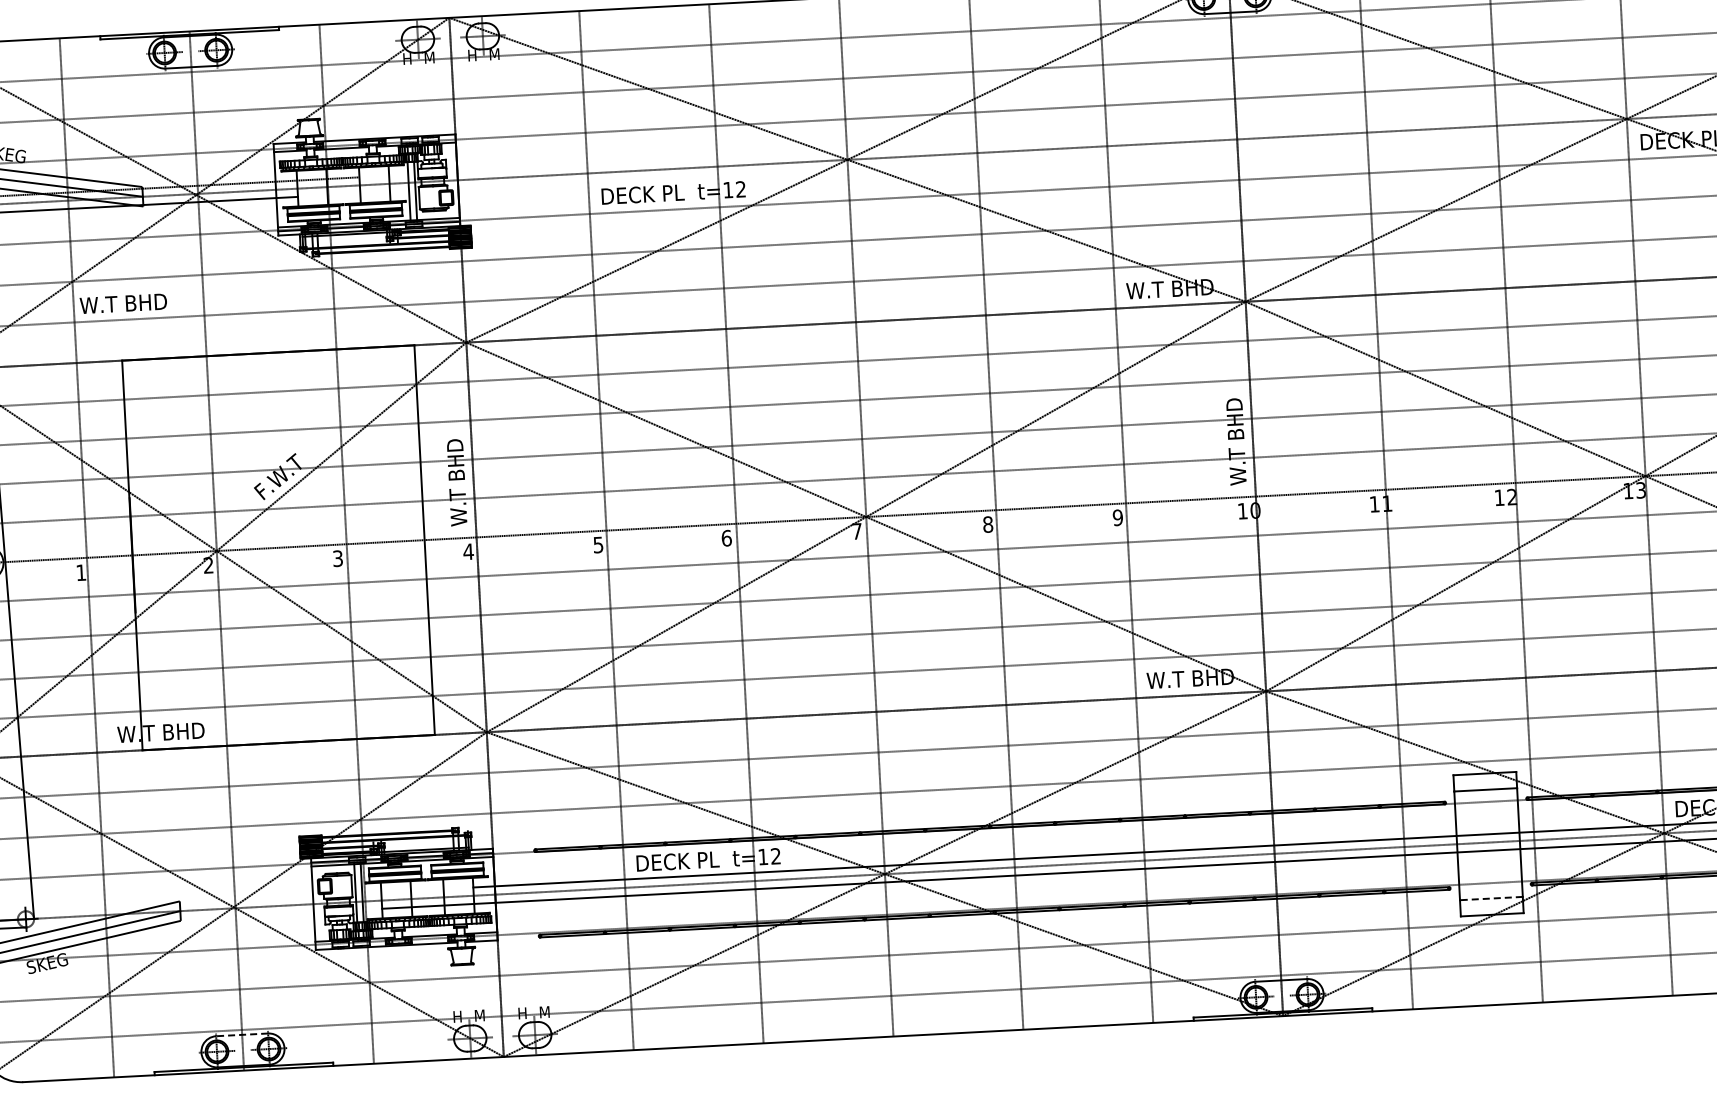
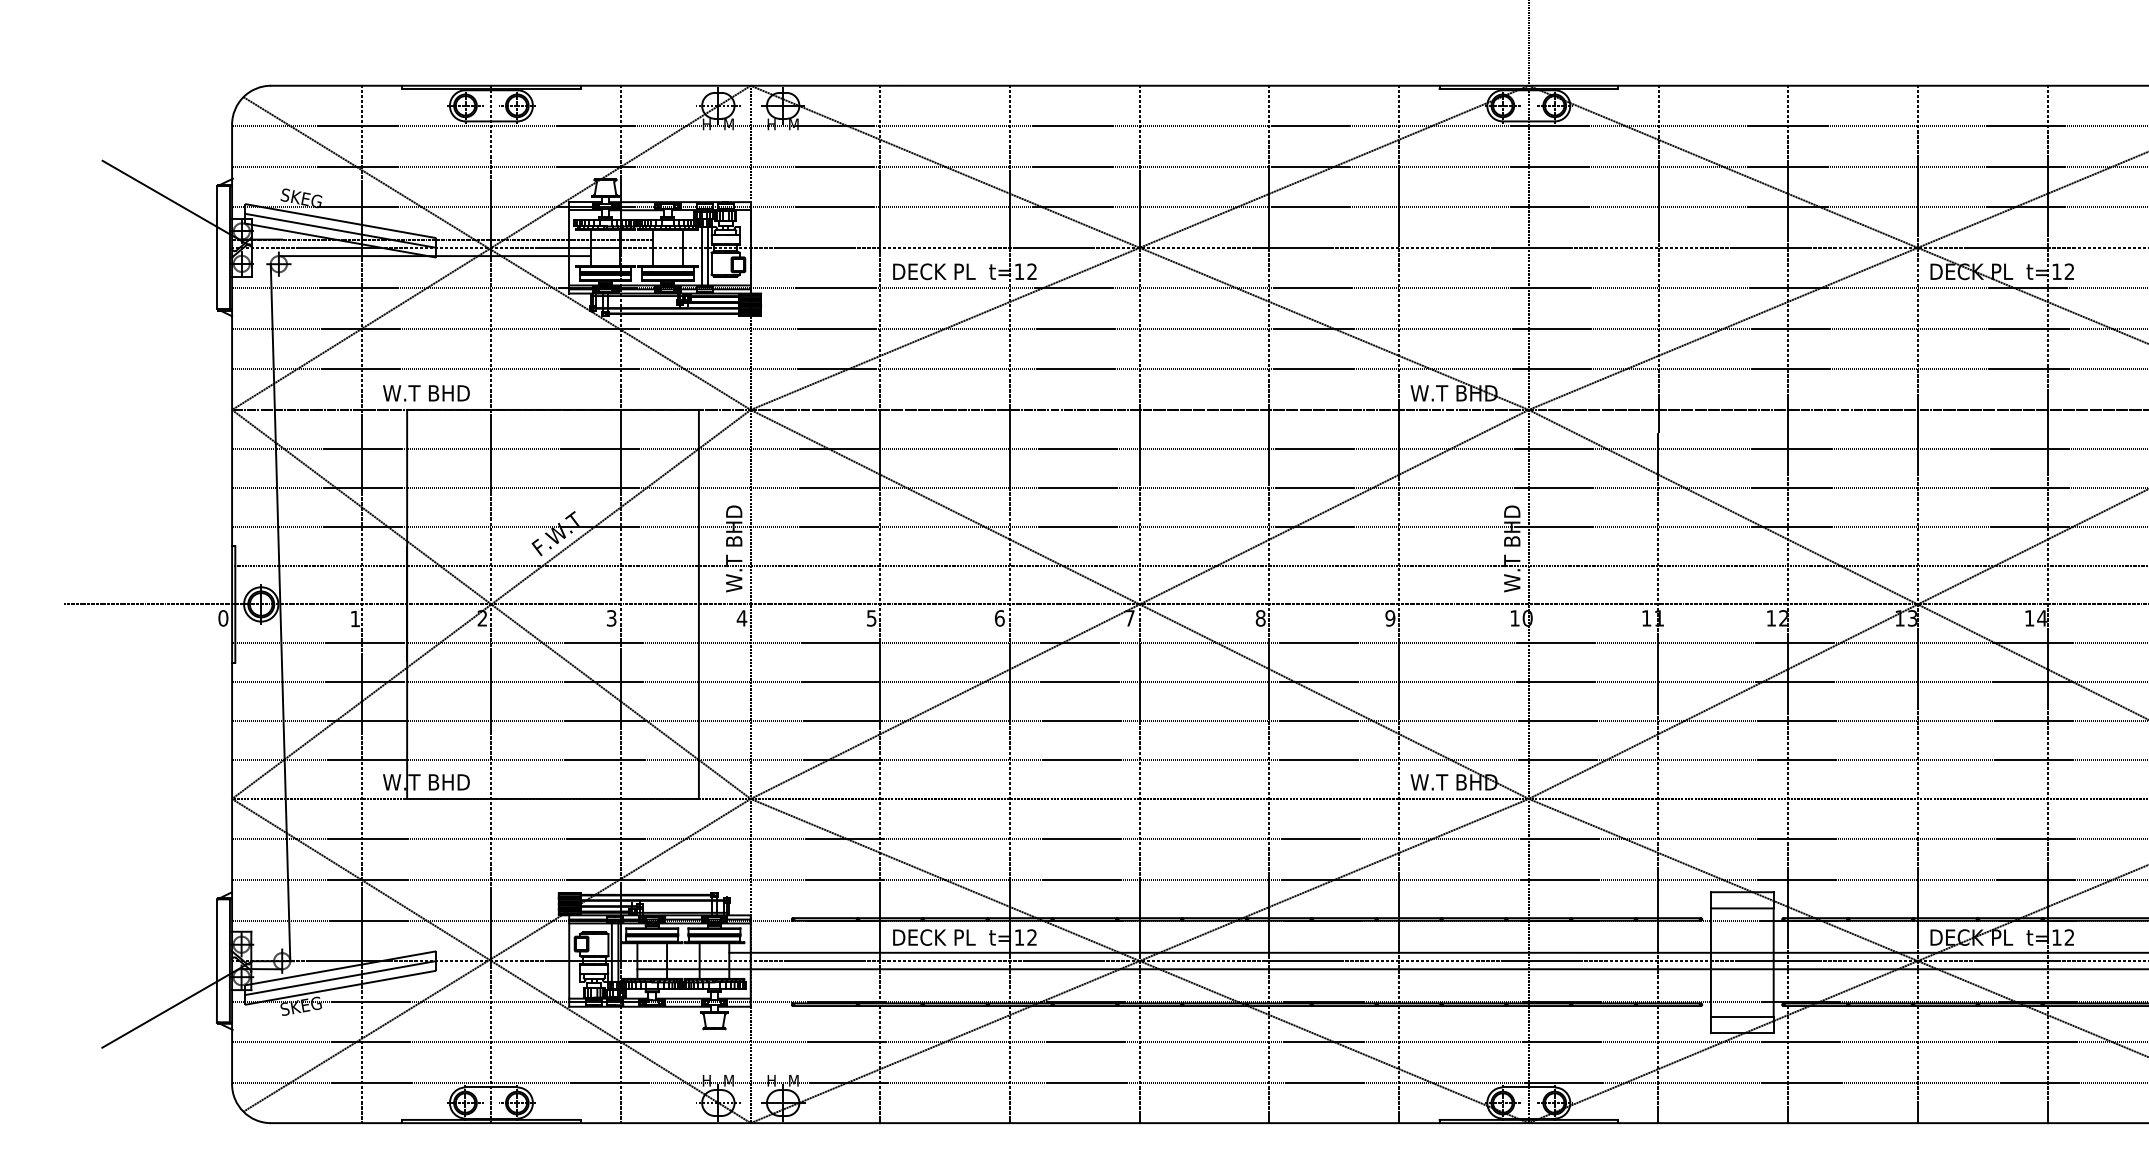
text: (123, 303) -> (426, 393), moved
line: (1490, 898) -> (1741, 1016), dashed -> solid
line: (242, 1034) -> (491, 1087), dashed -> solid

